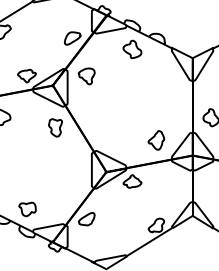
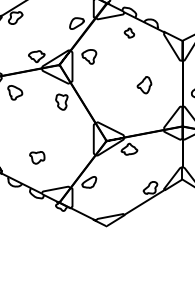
part: (132, 48) -> (129, 32), size x0.6
part: (156, 140) -> (144, 85), moved
part: (27, 209) -> (37, 157), moved

